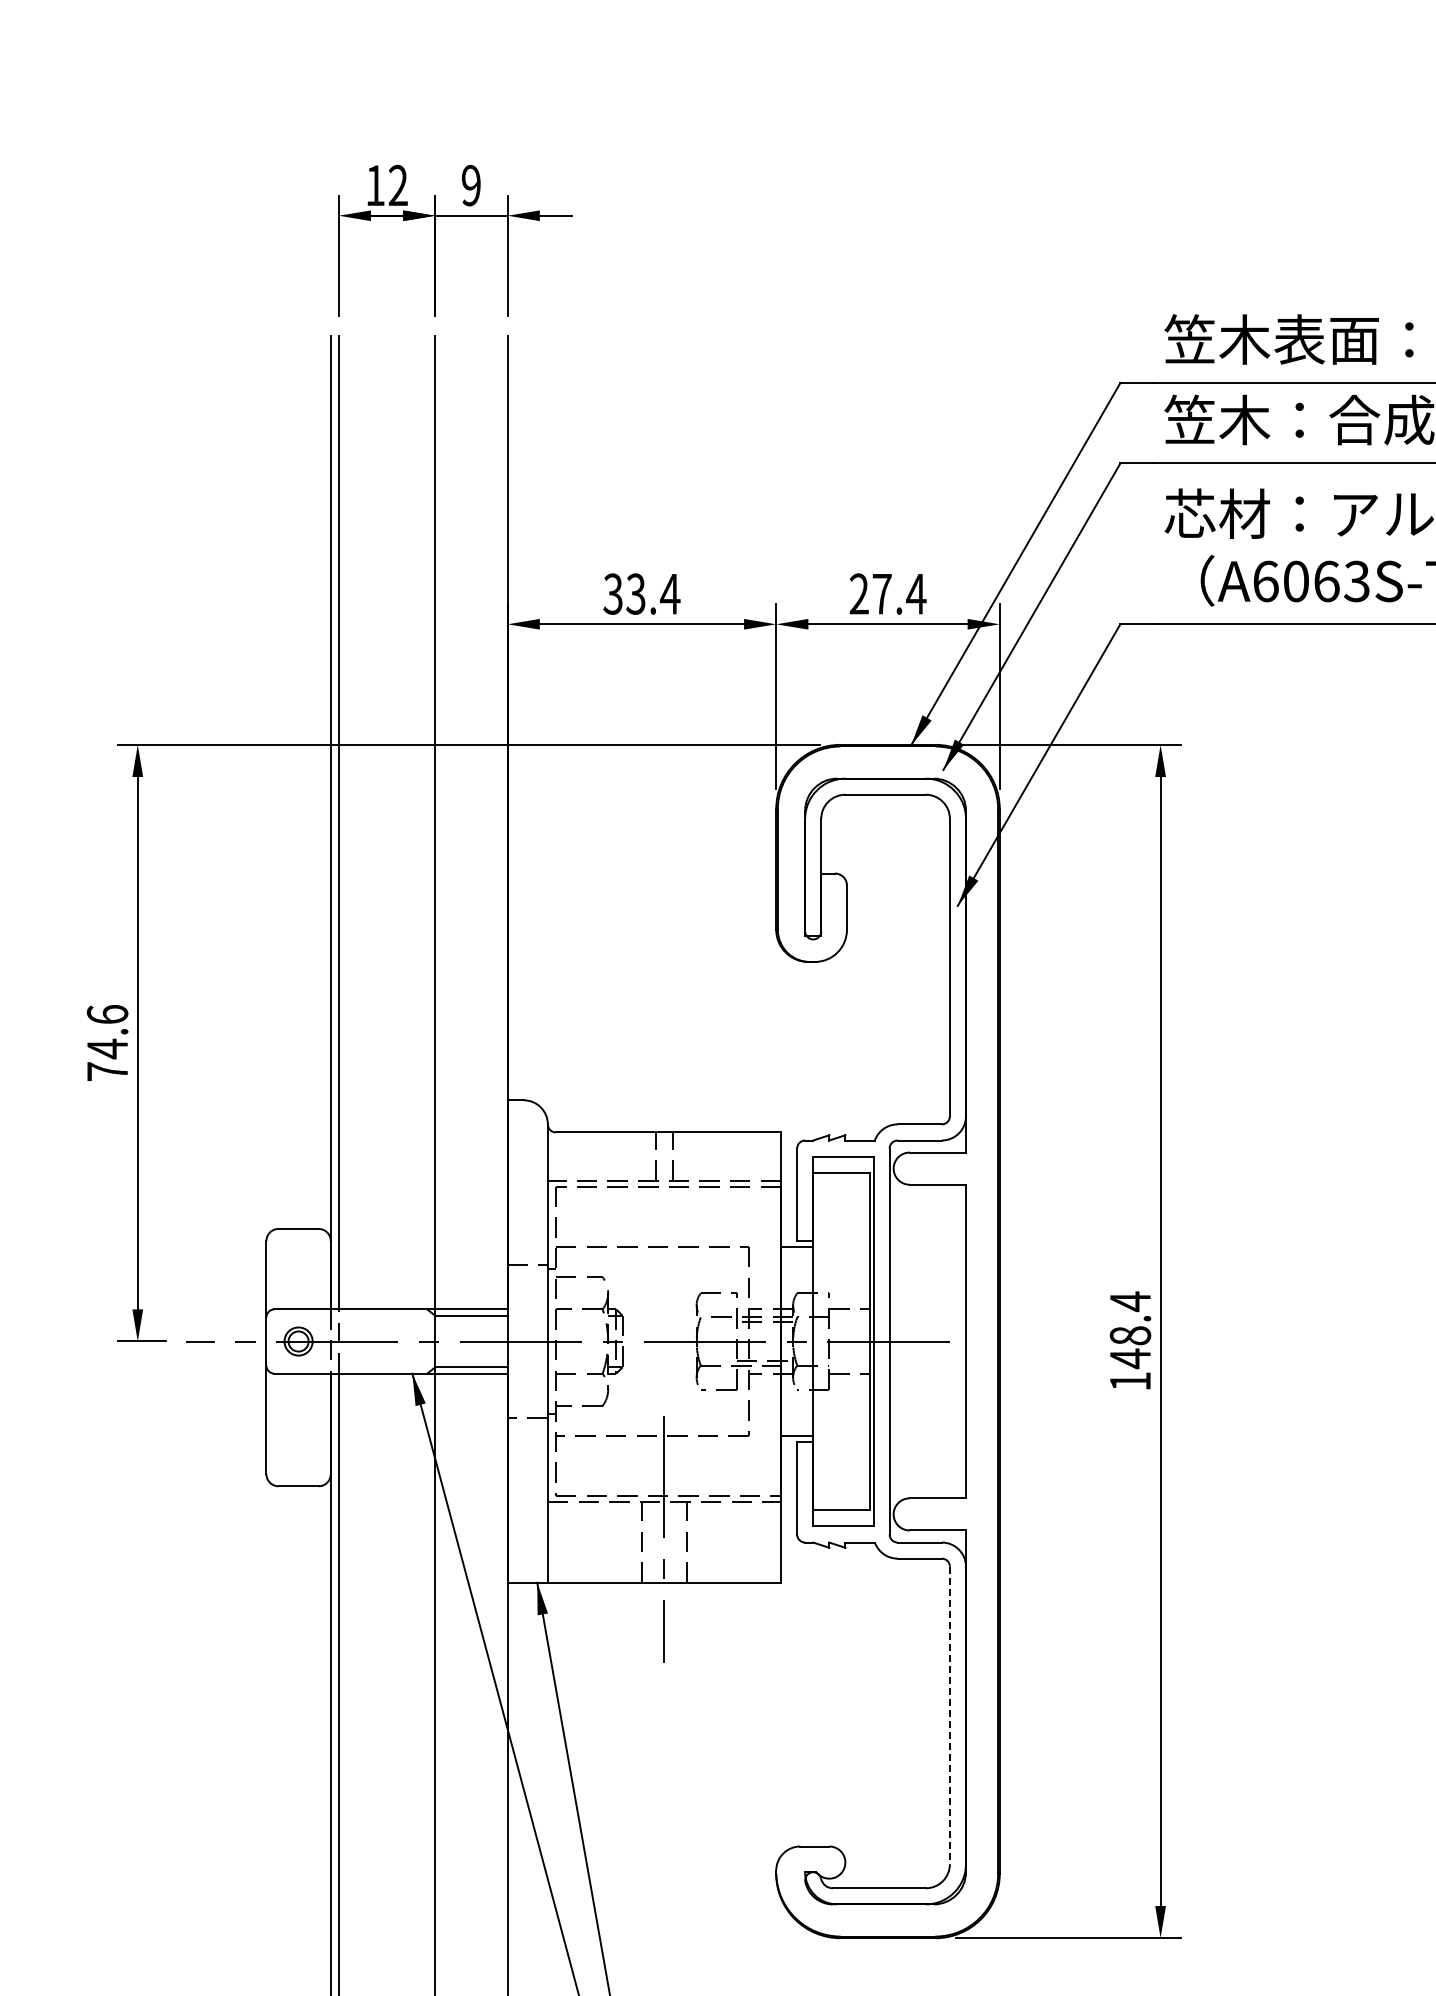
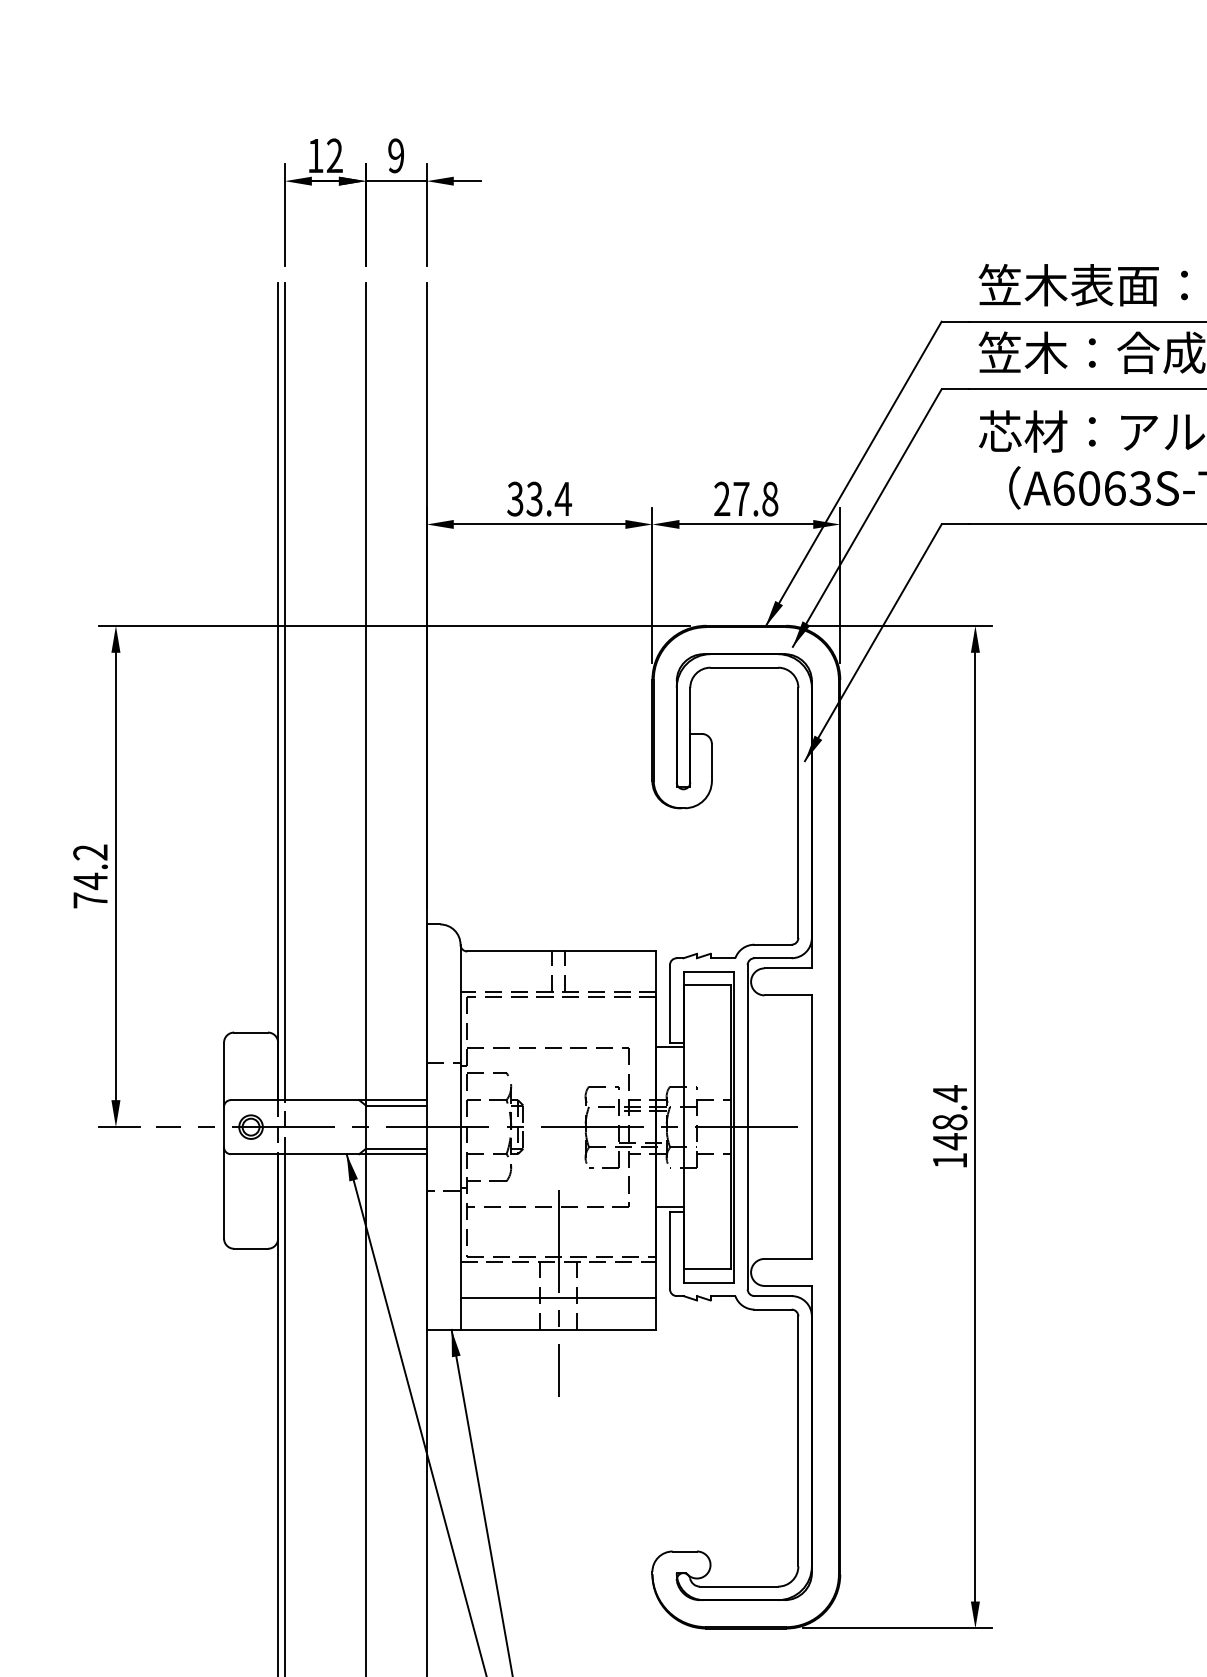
text: (916, 593) -> (770, 498), 27.4 -> 27.8
text: (107, 1014) -> (90, 852), 74.6 -> 74.2
line: (664, 1544) -> (558, 1297), added
line: (949, 1715) -> (798, 1441), dashed -> solid

